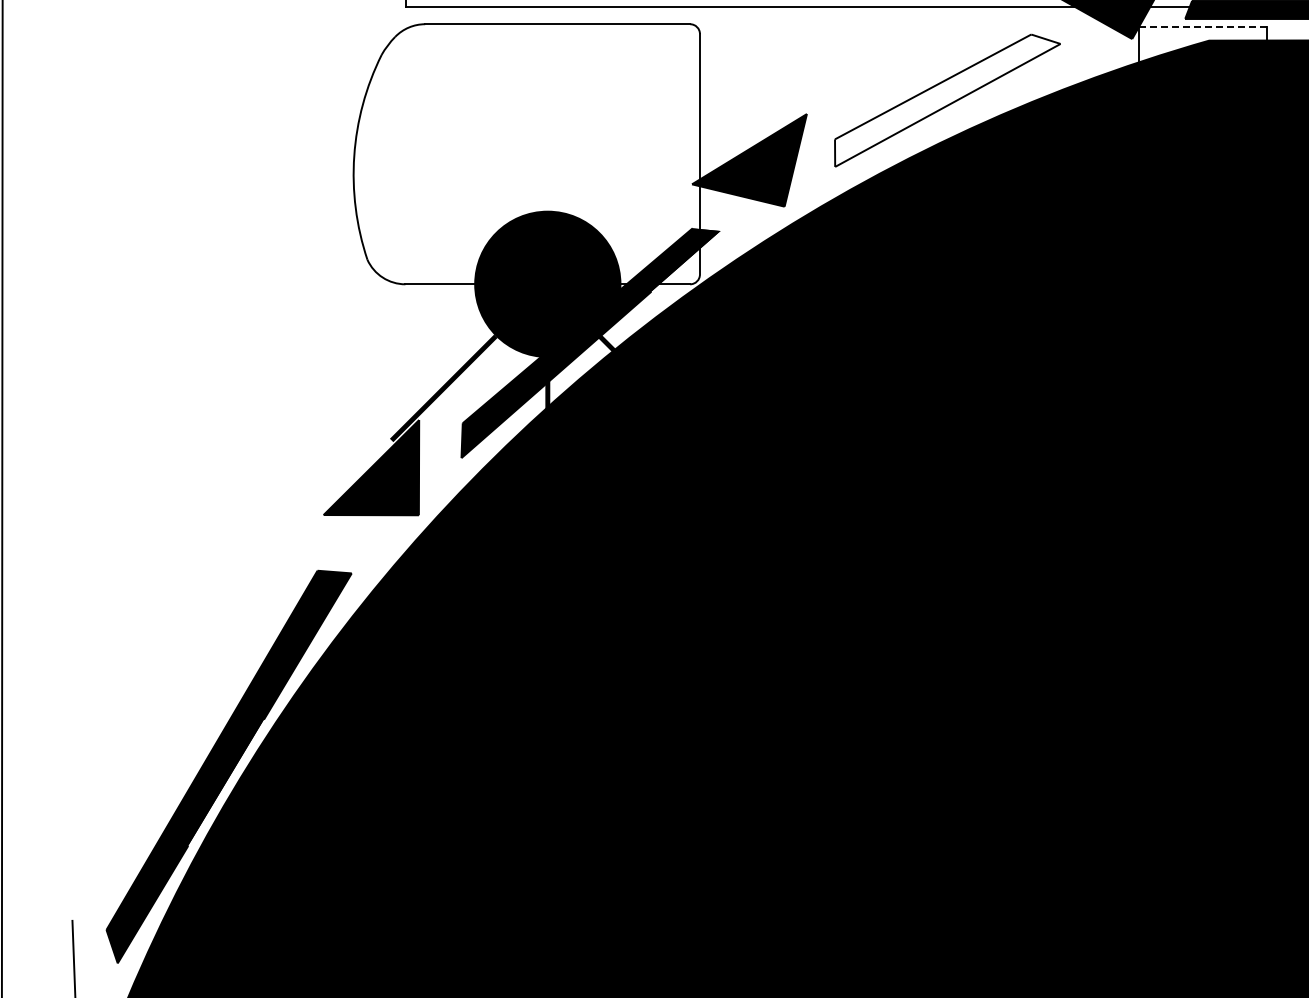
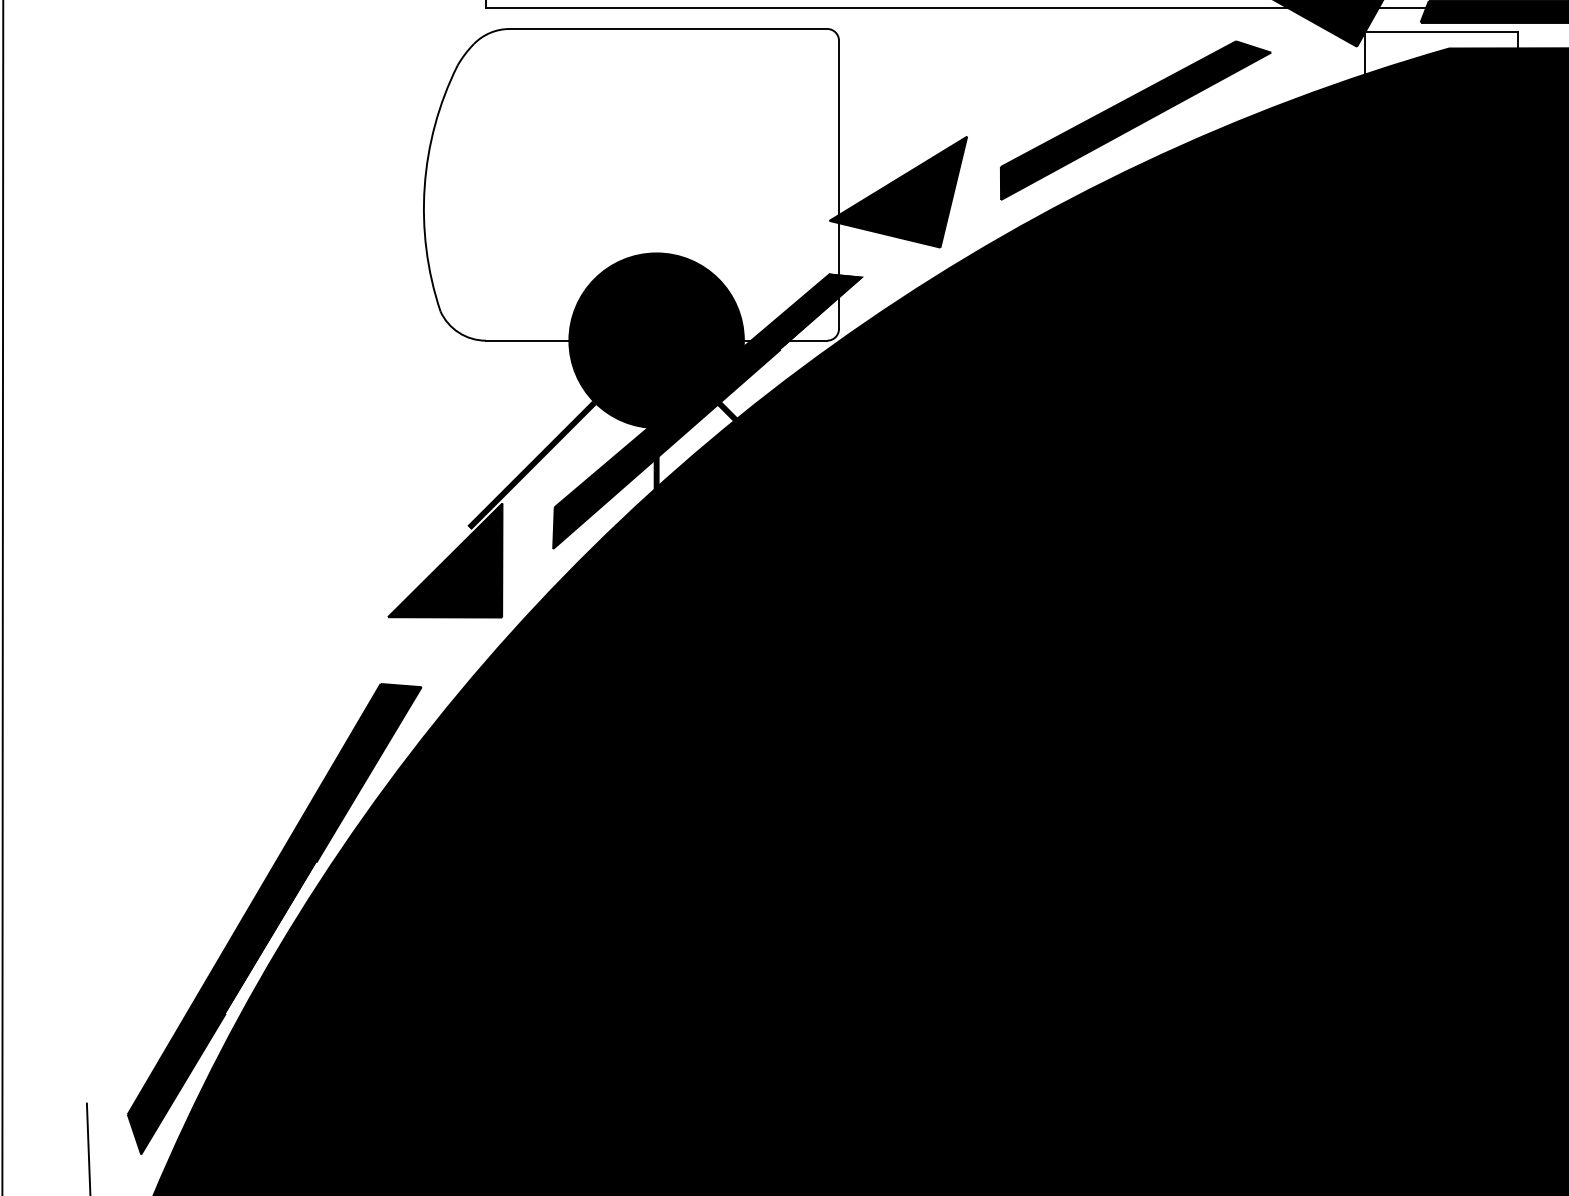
line: (1202, 26) -> (1441, 31), dashed -> solid
fill: (947, 100) -> (1135, 120), added

